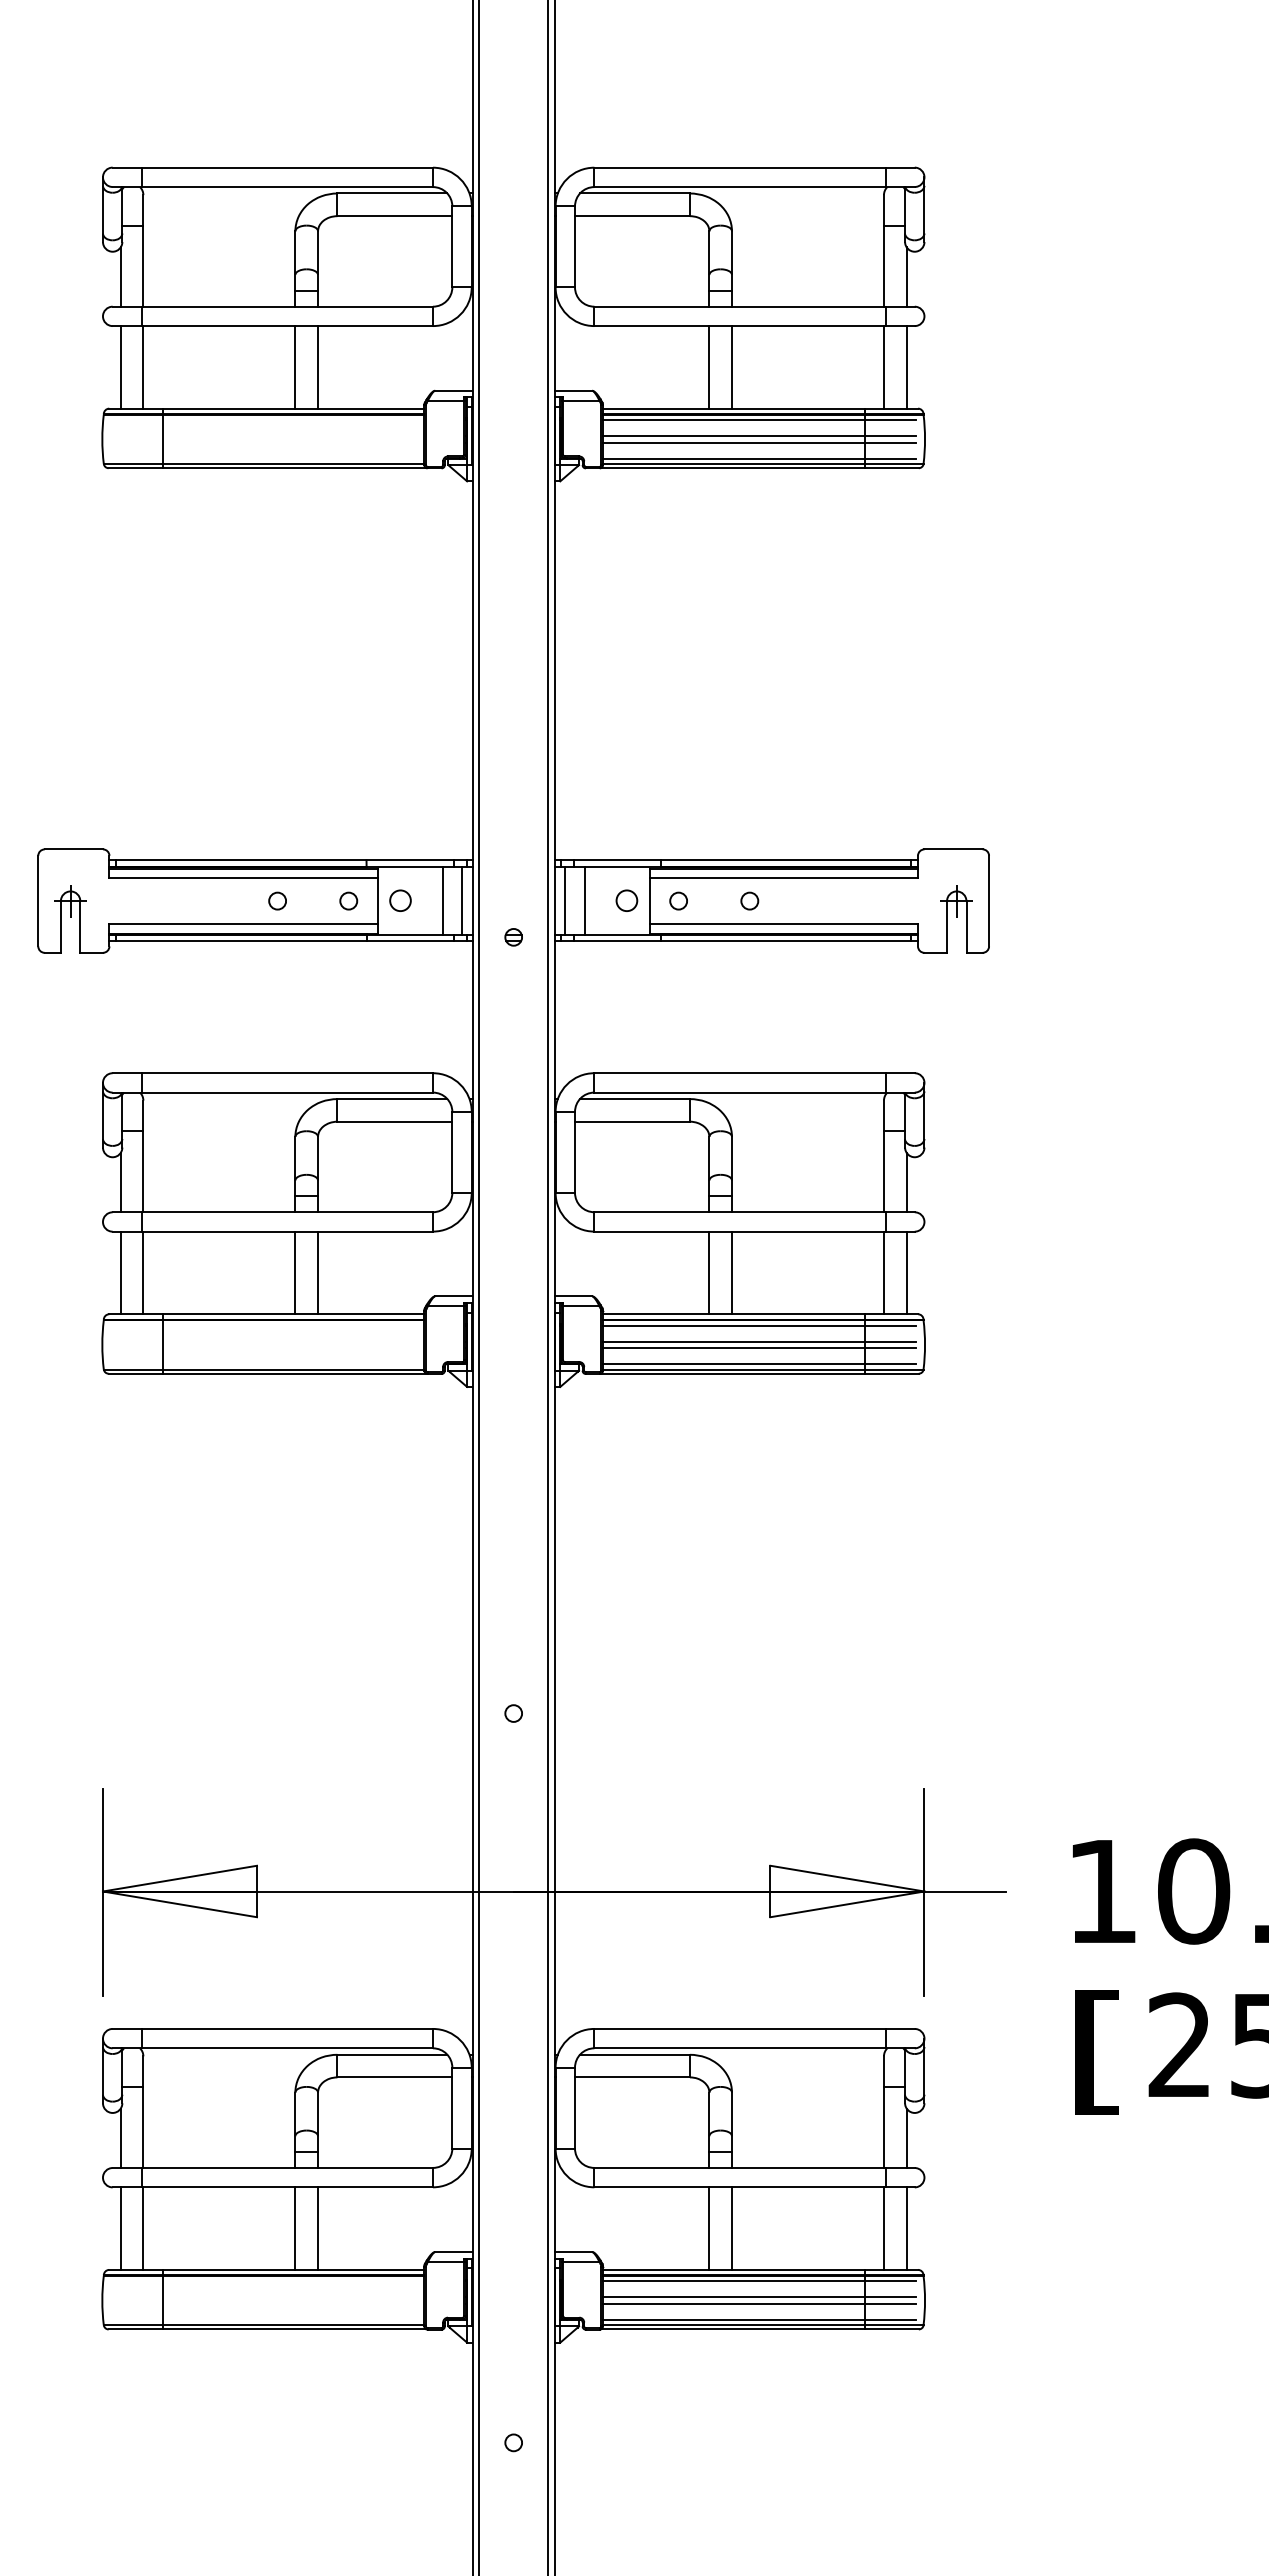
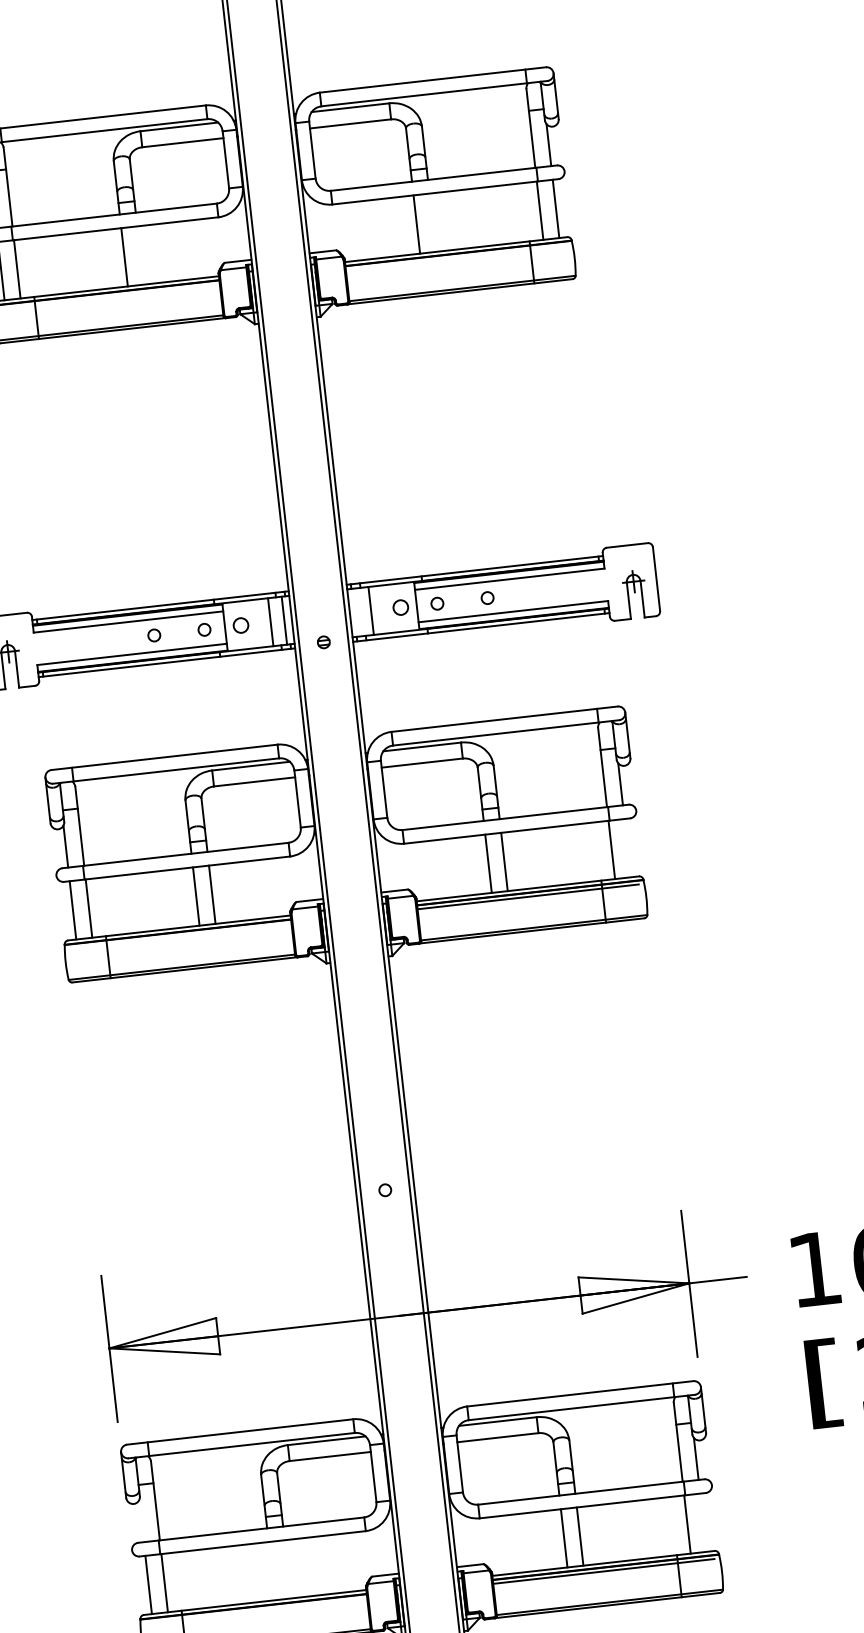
line: (318, 367) -> (140, 255), removed
line: (731, 367) -> (432, 222), removed
line: (759, 419) -> (456, 257), removed
line: (759, 436) -> (457, 269), removed
line: (759, 442) -> (458, 273), removed
line: (759, 458) -> (459, 284), removed
line: (565, 900) -> (357, 612), removed
line: (906, 1272) -> (627, 847), removed
line: (759, 1341) -> (529, 908), removed
line: (759, 1348) -> (529, 913), removed
line: (759, 1364) -> (531, 924), removed
line: (120, 2138) -> (141, 1521), removed
line: (295, 2228) -> (272, 1571), removed
line: (318, 2228) -> (288, 1569), removed
line: (906, 2228) -> (703, 1522), removed
line: (759, 2297) -> (605, 1583), removed
line: (759, 2303) -> (605, 1587), removed
line: (759, 2319) -> (606, 1598), removed

